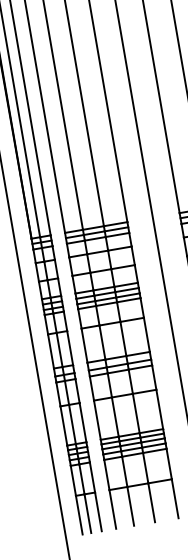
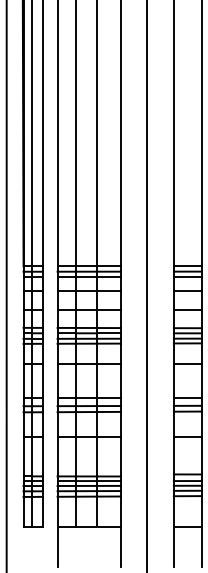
line: (152, 502) -> (97, 546), removed
line: (130, 505) -> (75, 546), removed
line: (98, 511) -> (43, 546), removed
line: (88, 513) -> (32, 546), removed
line: (79, 514) -> (23, 546), removed

